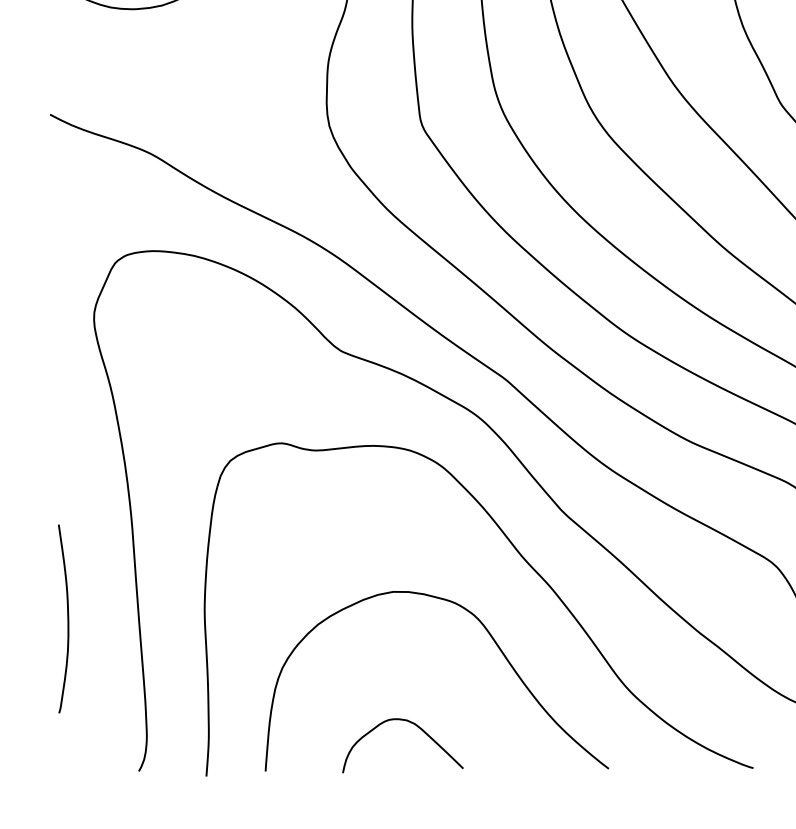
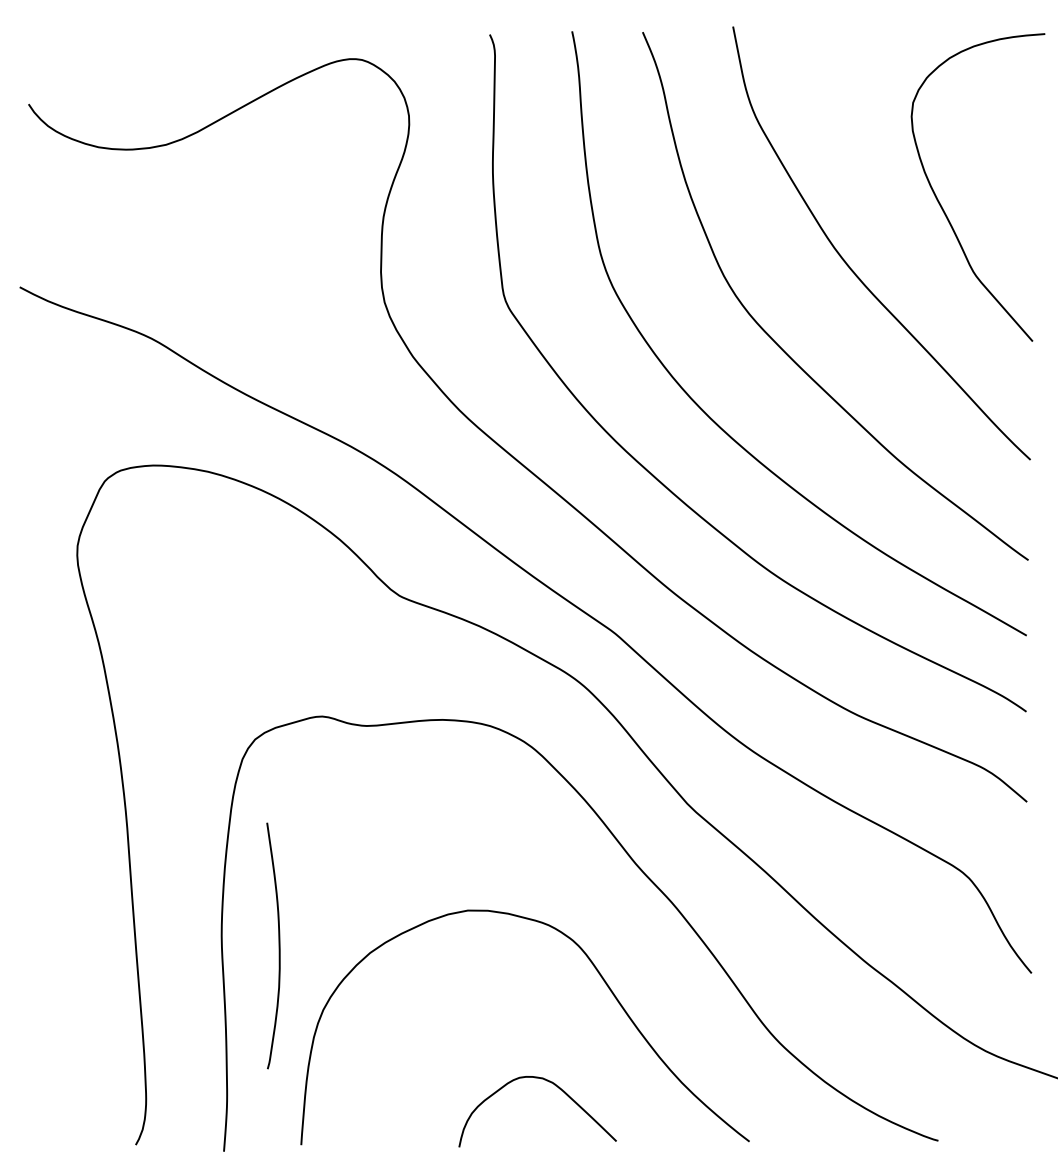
curve: (67, 618) -> (278, 945), moved
curve: (416, 726) -> (555, 1086), moved

